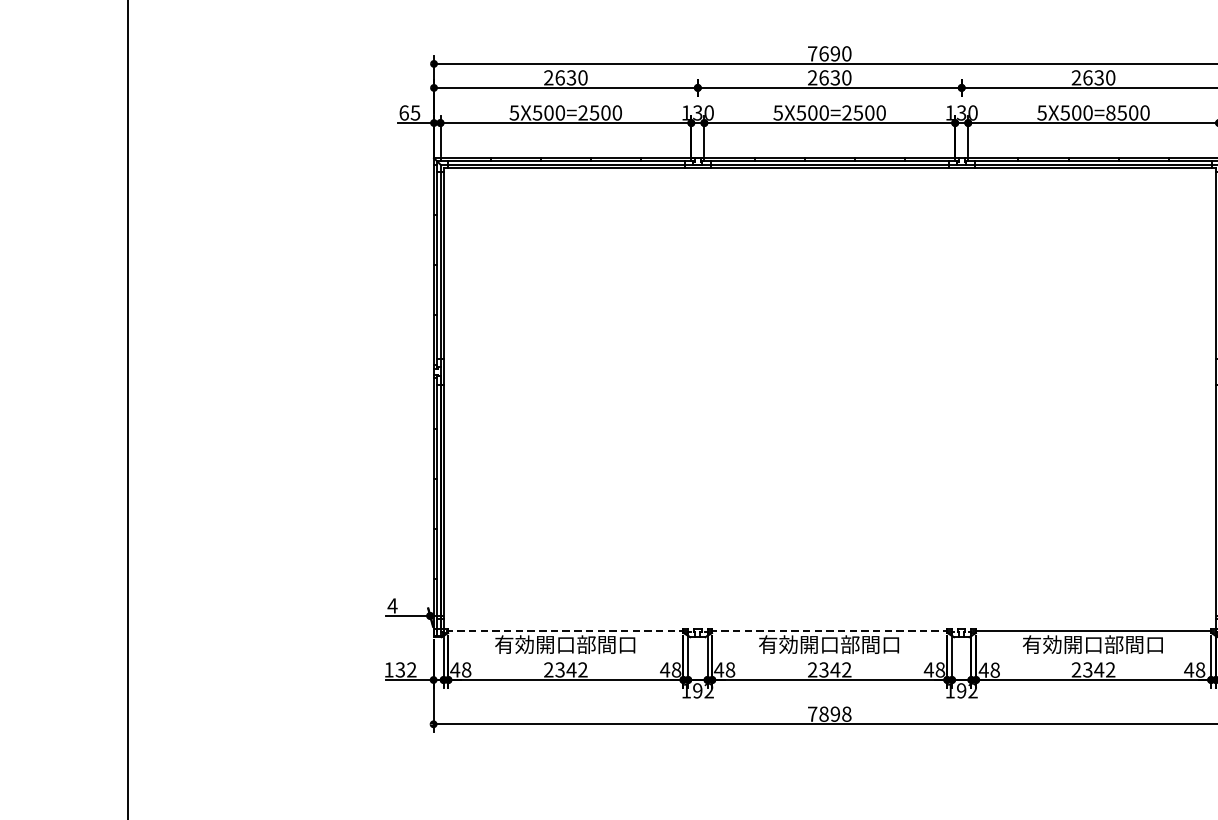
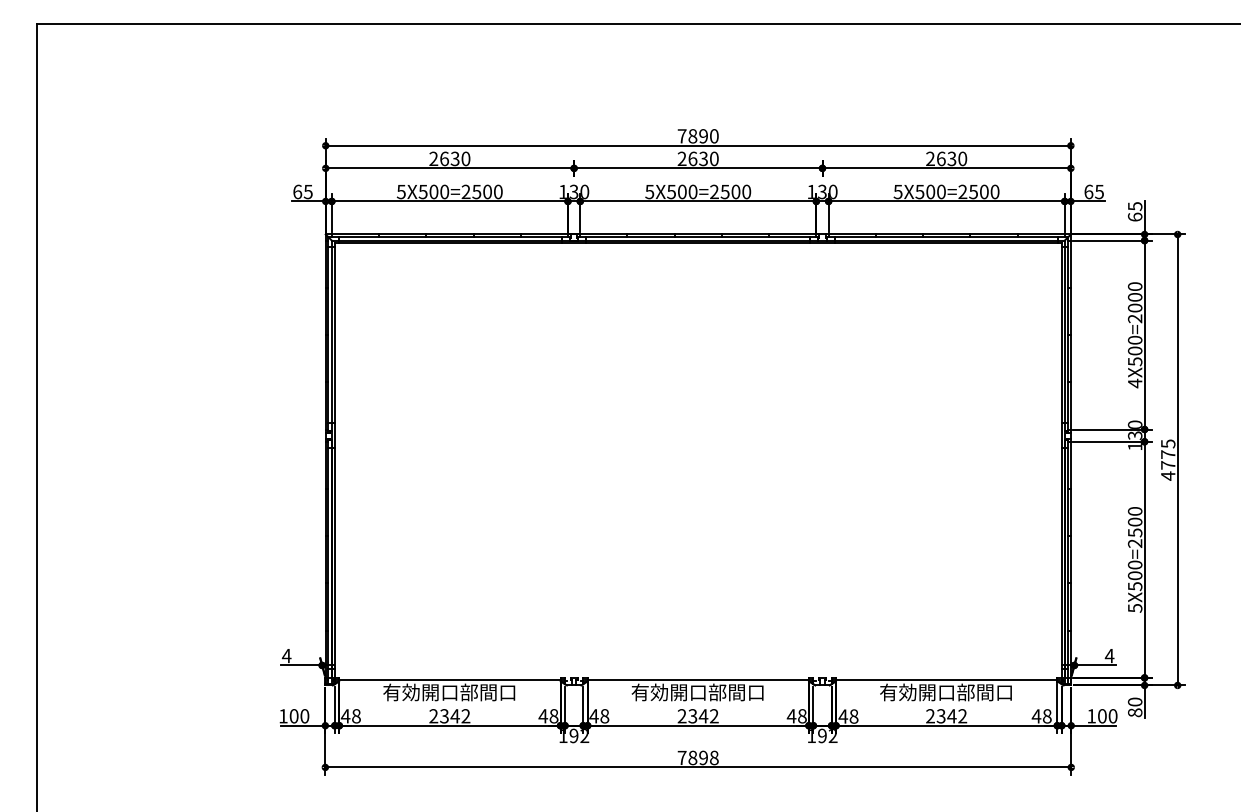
text: (823, 54) -> (692, 136), 7690 -> 7890
text: (1110, 112) -> (962, 191), 5X500=8500 -> 5X500=2500
line: (565, 630) -> (449, 679), dashed -> solid
line: (830, 630) -> (698, 679), dashed -> solid
text: (406, 670) -> (299, 716), 132 -> 100

